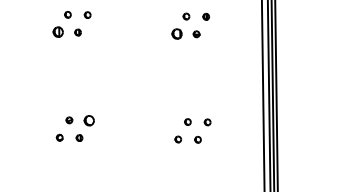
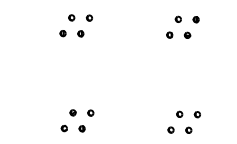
part: (58, 32) -> (63, 33), size x0.62
part: (176, 33) -> (169, 34), size x0.62
part: (88, 120) -> (90, 112), size x0.62

